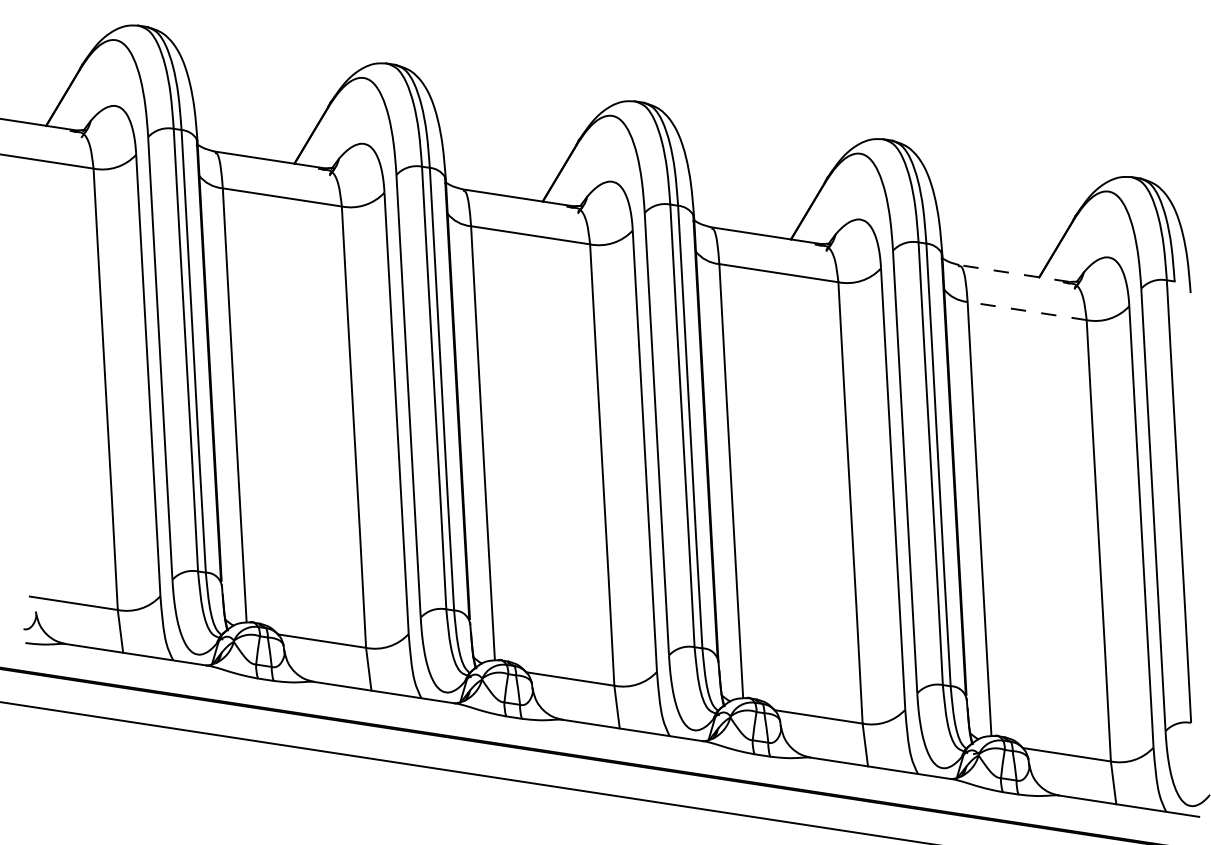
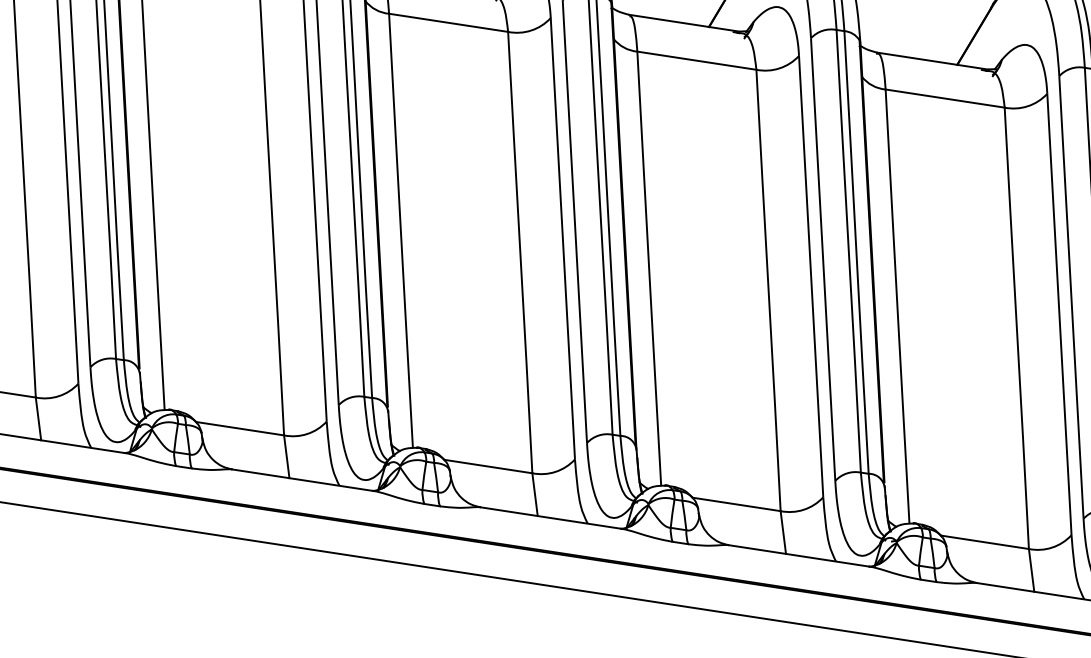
line: (1014, 273) -> (932, 61), dashed -> solid
line: (1026, 310) -> (944, 98), dashed -> solid

